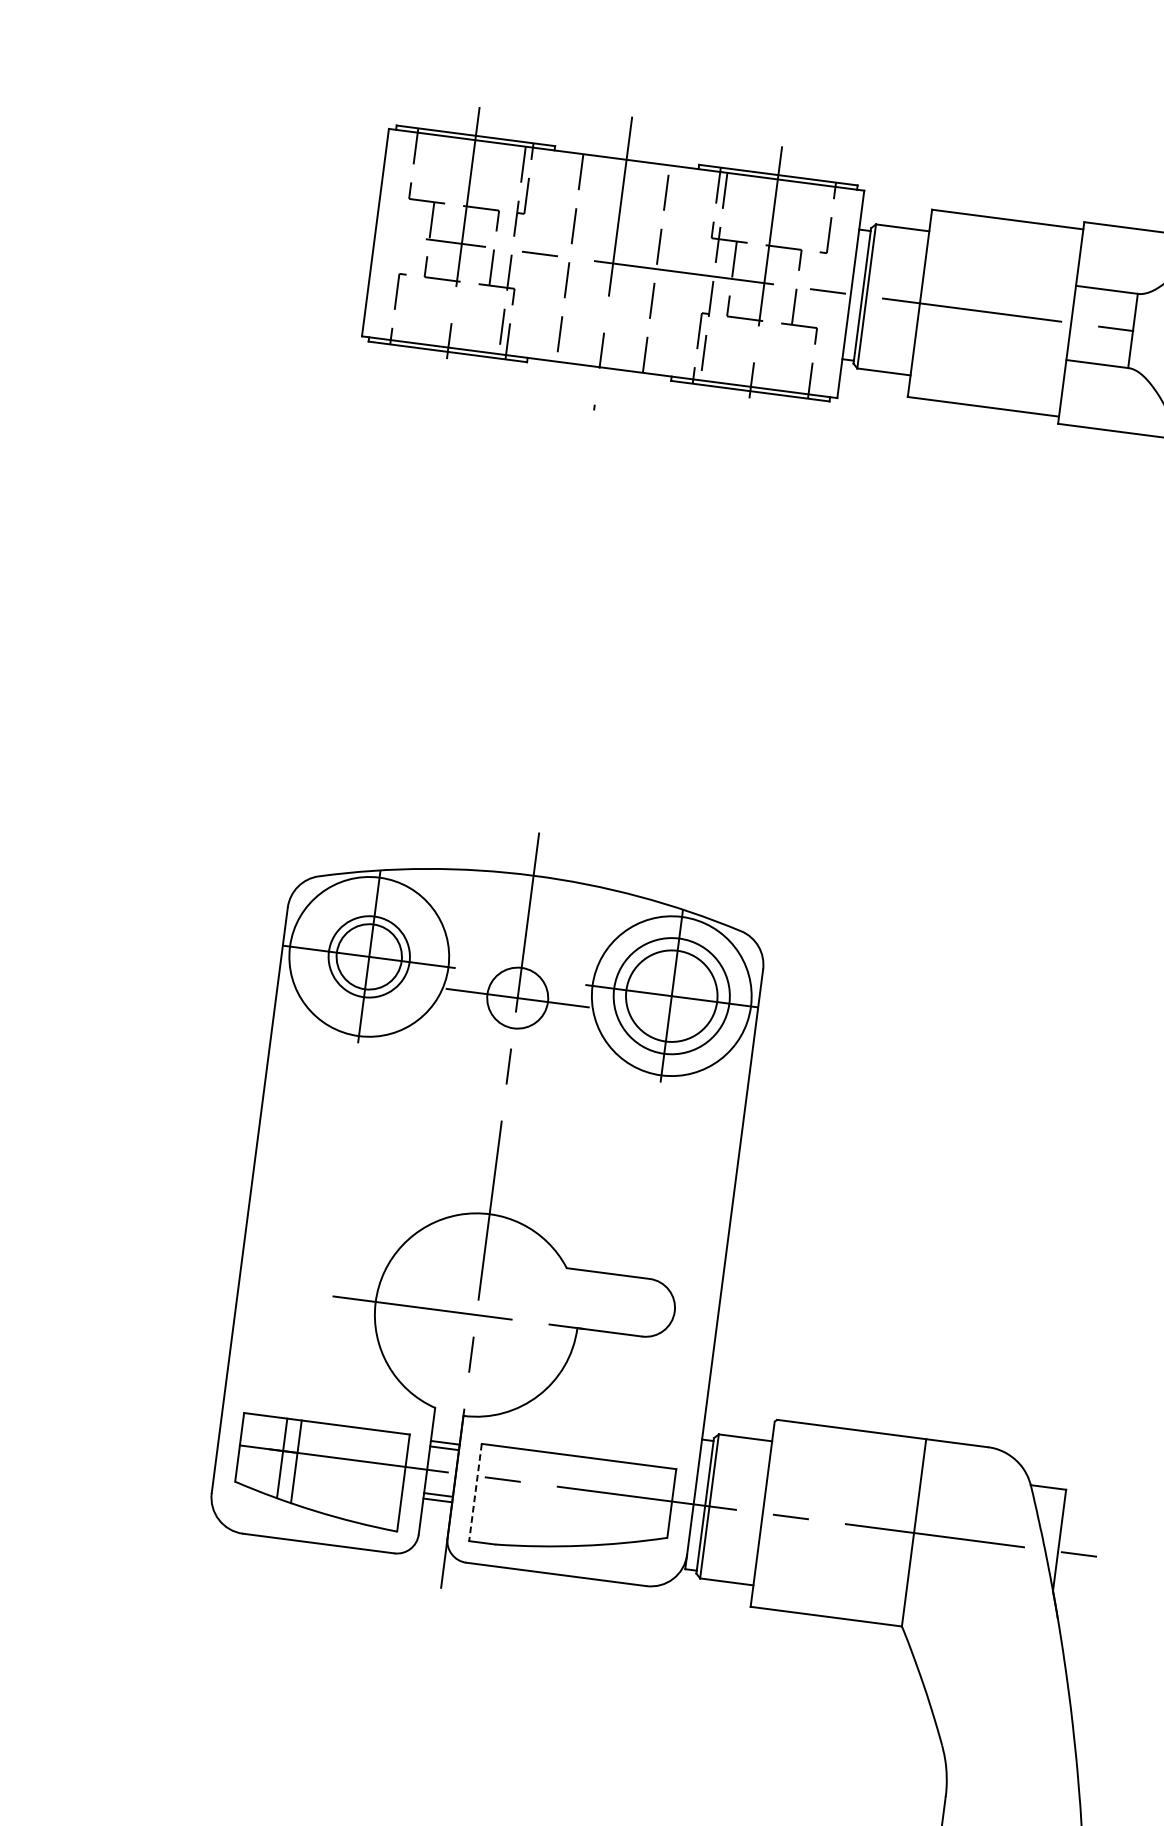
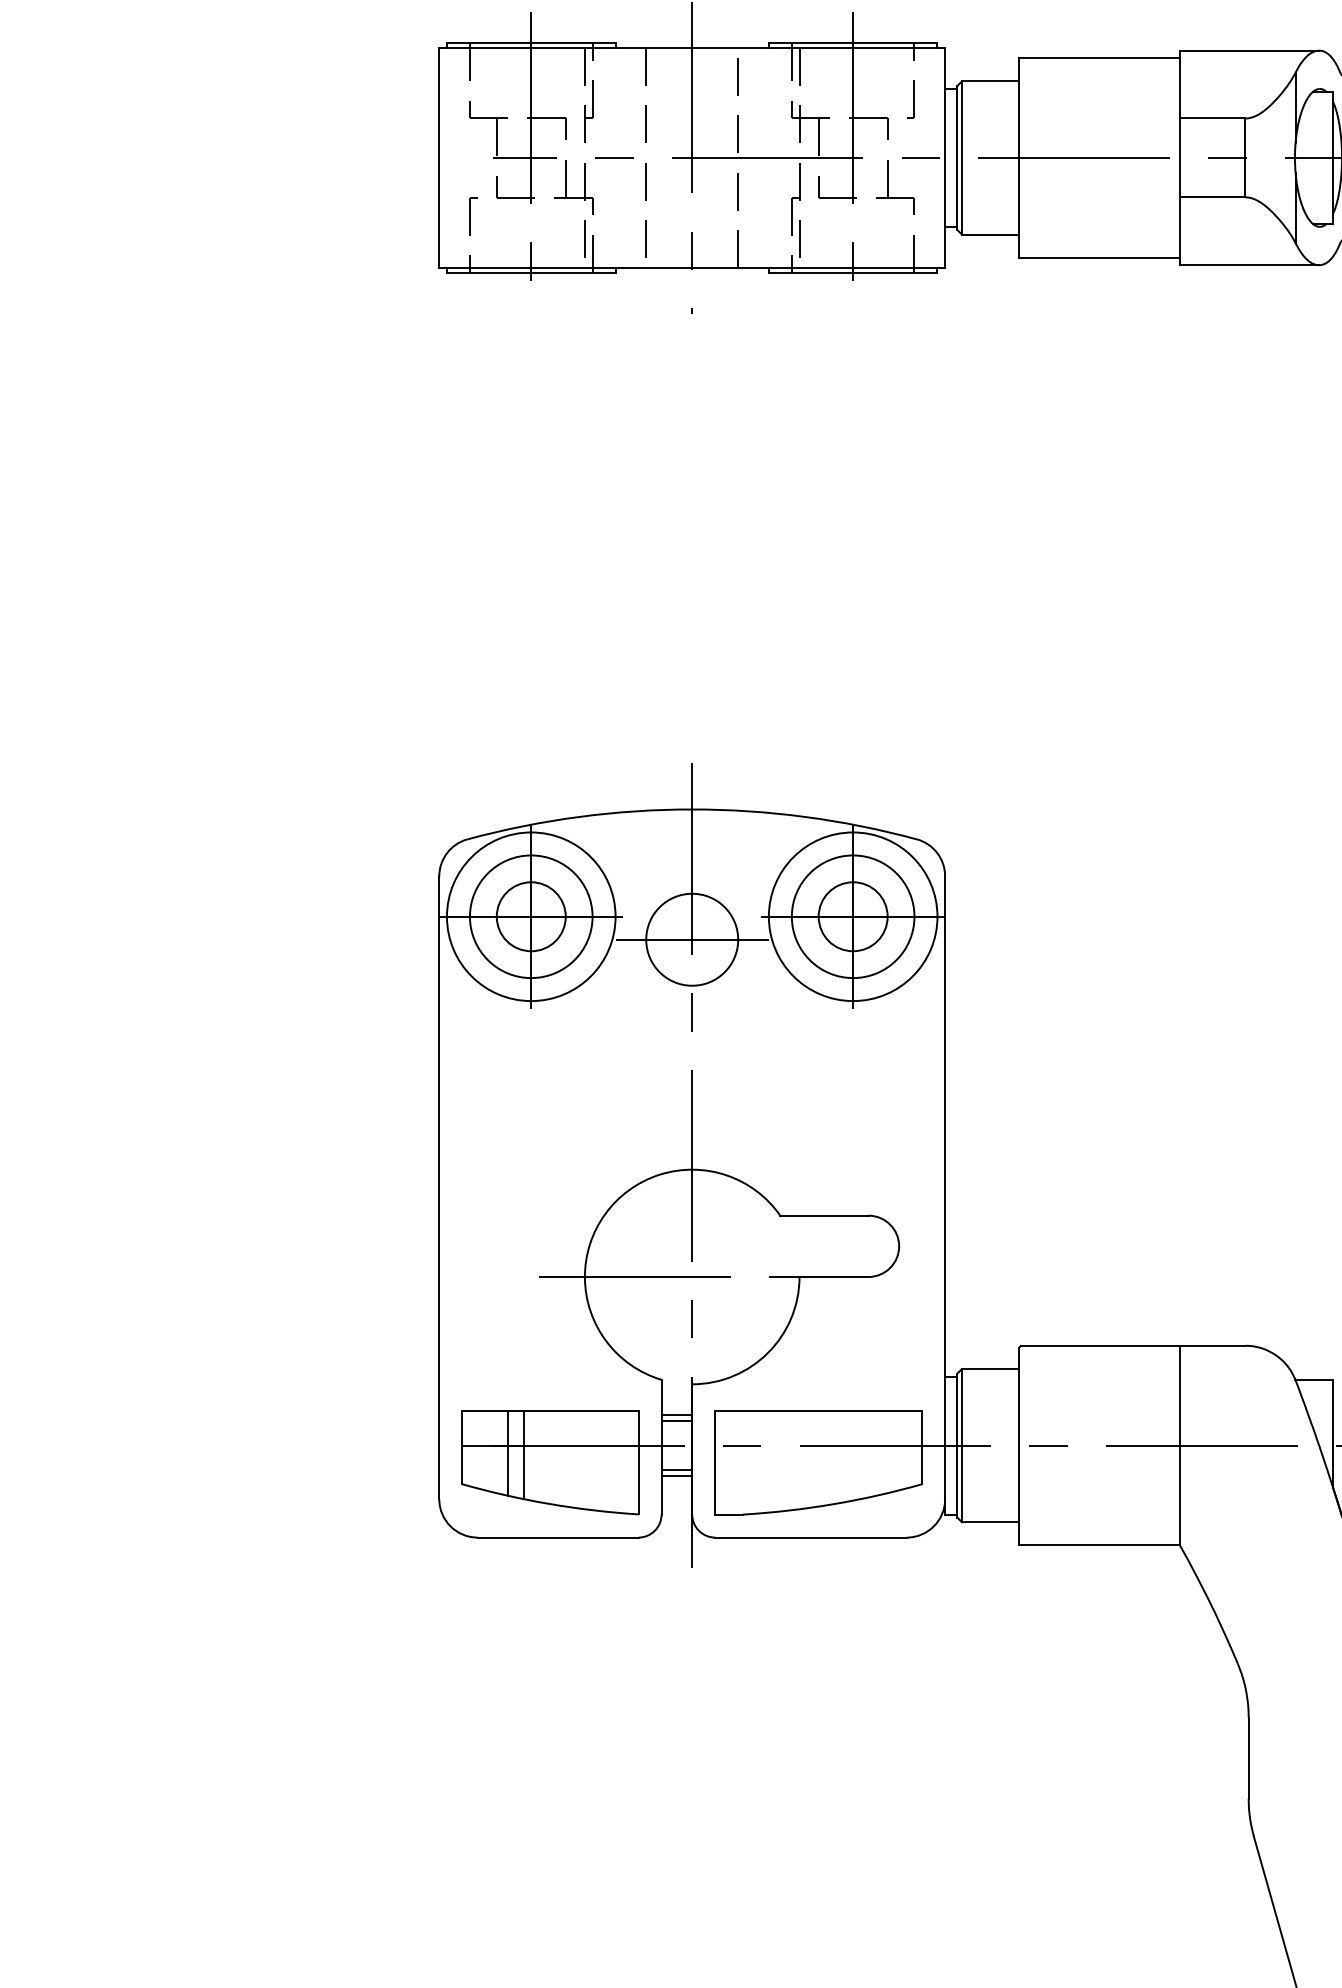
circle: (368, 956) -> (530, 916), size x1.43
circle: (671, 995) -> (852, 916), size x0.71
circle: (518, 997) -> (692, 939), size x1.43
line: (475, 1492) -> (715, 1462), dashed -> solid

